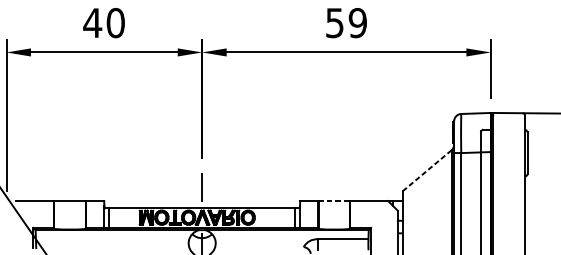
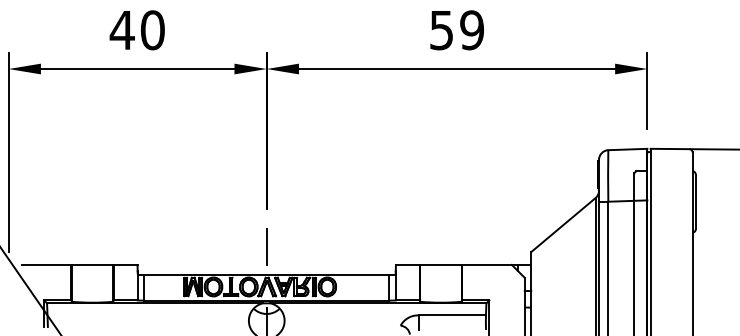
line: (427, 171) -> (563, 225), dashed -> solid
line: (333, 200) -> (440, 264), dashed -> solid

